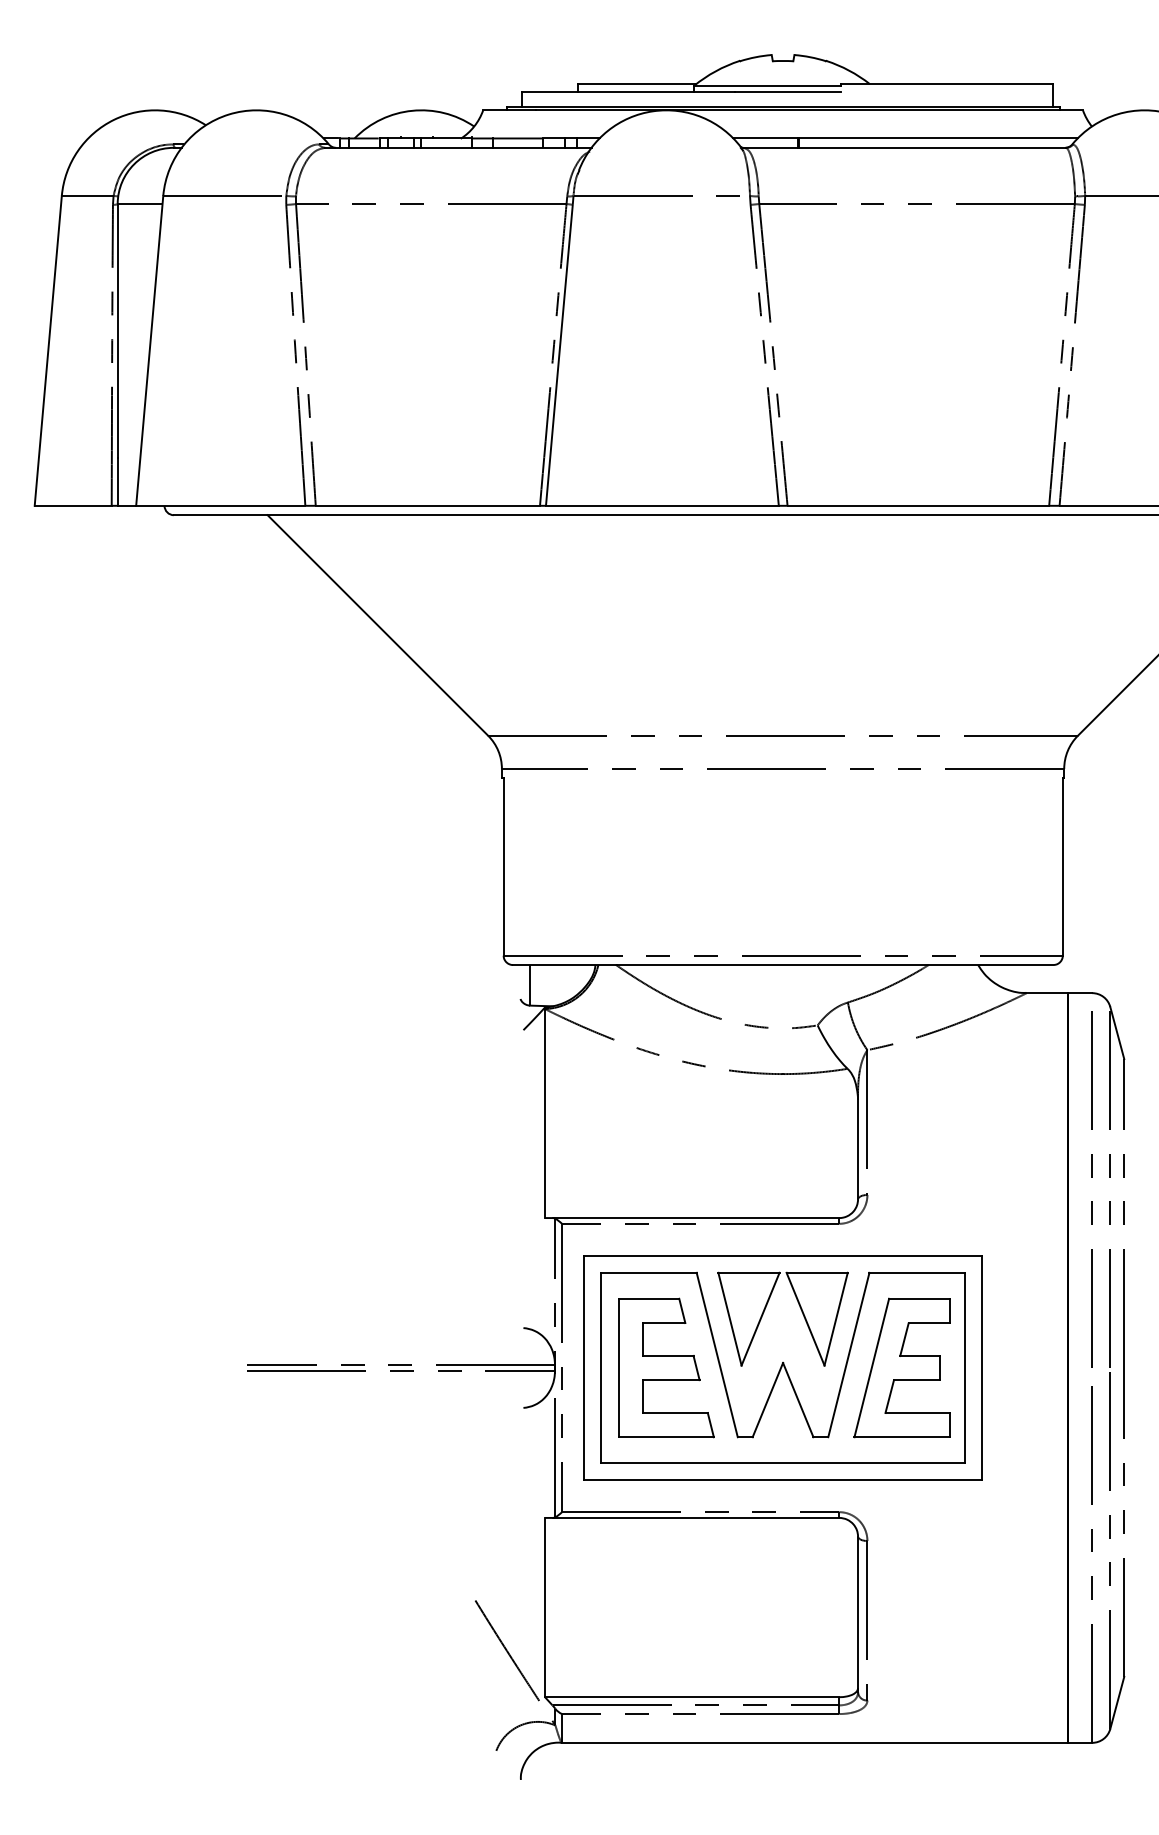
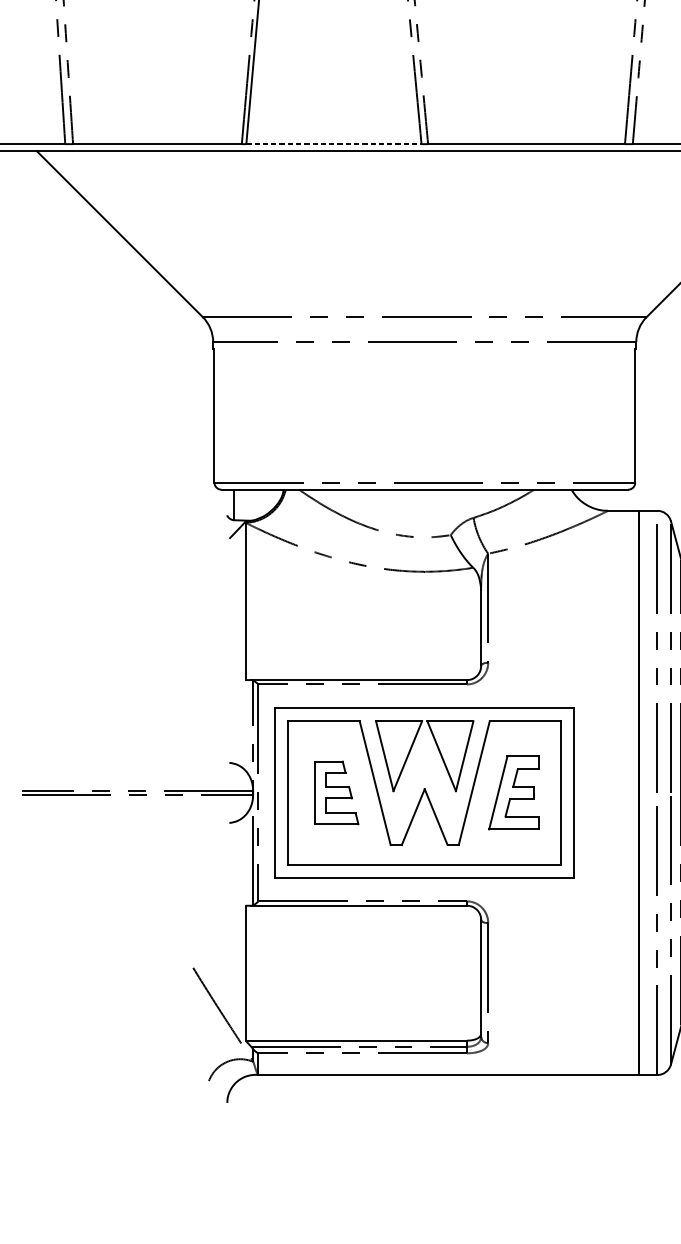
line: (662, 505) -> (334, 143), solid -> dashed
part: (666, 1367) -> (337, 792), size x0.6
part: (901, 1367) -> (513, 792), size x0.7

